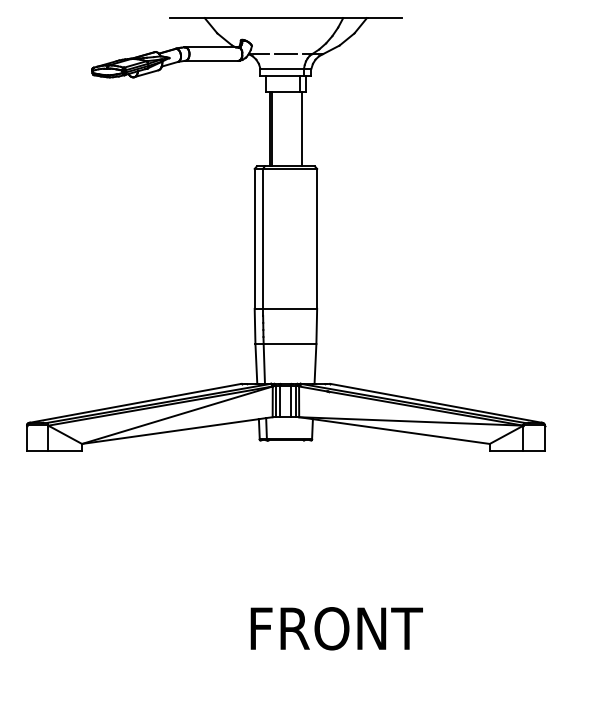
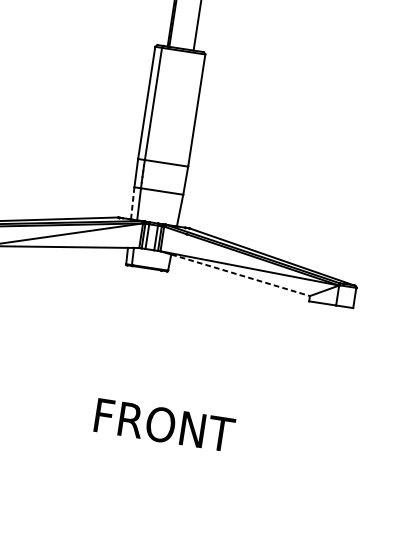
line: (256, 363) -> (132, 202), solid -> dashed
line: (401, 431) -> (240, 275), solid -> dashed

